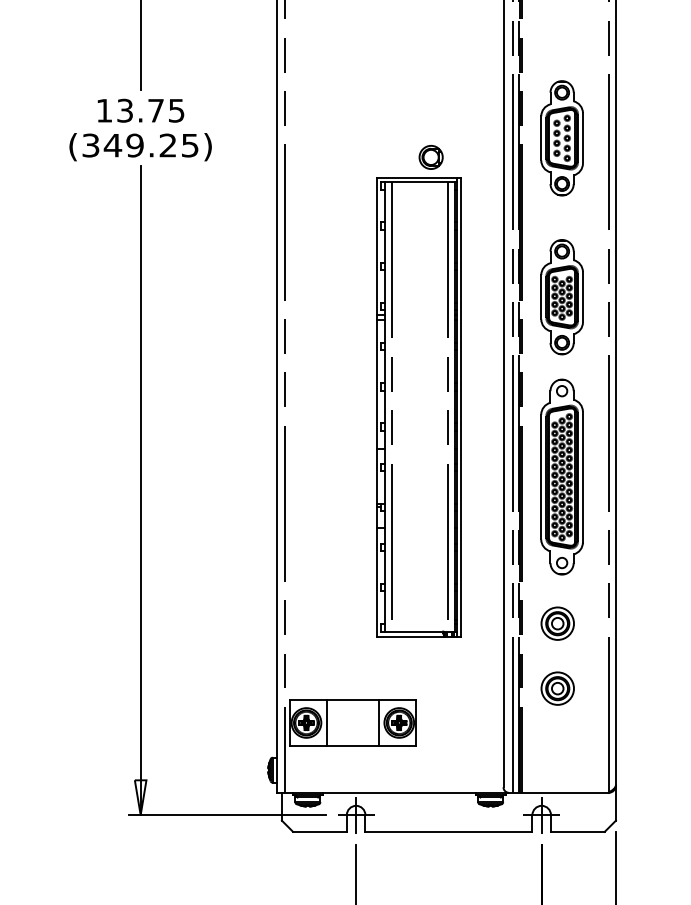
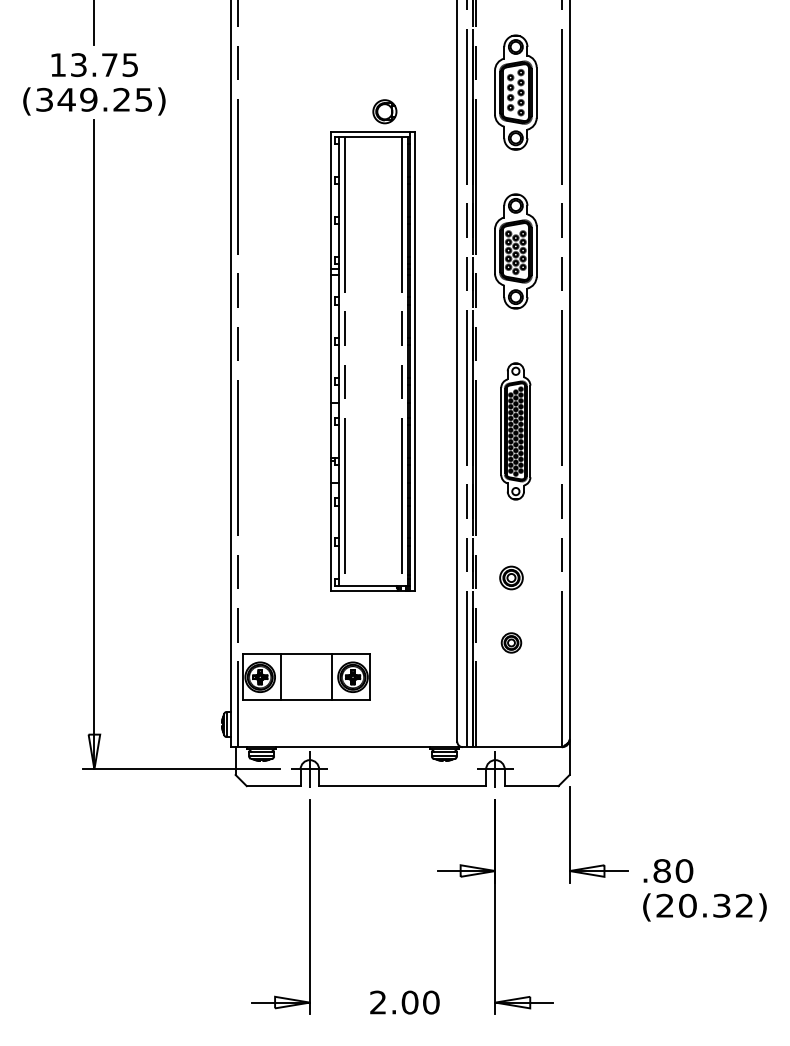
part: (561, 477) -> (515, 431), size x0.7
part: (557, 623) -> (511, 577), size x0.7
part: (557, 688) -> (511, 642), size x0.6

